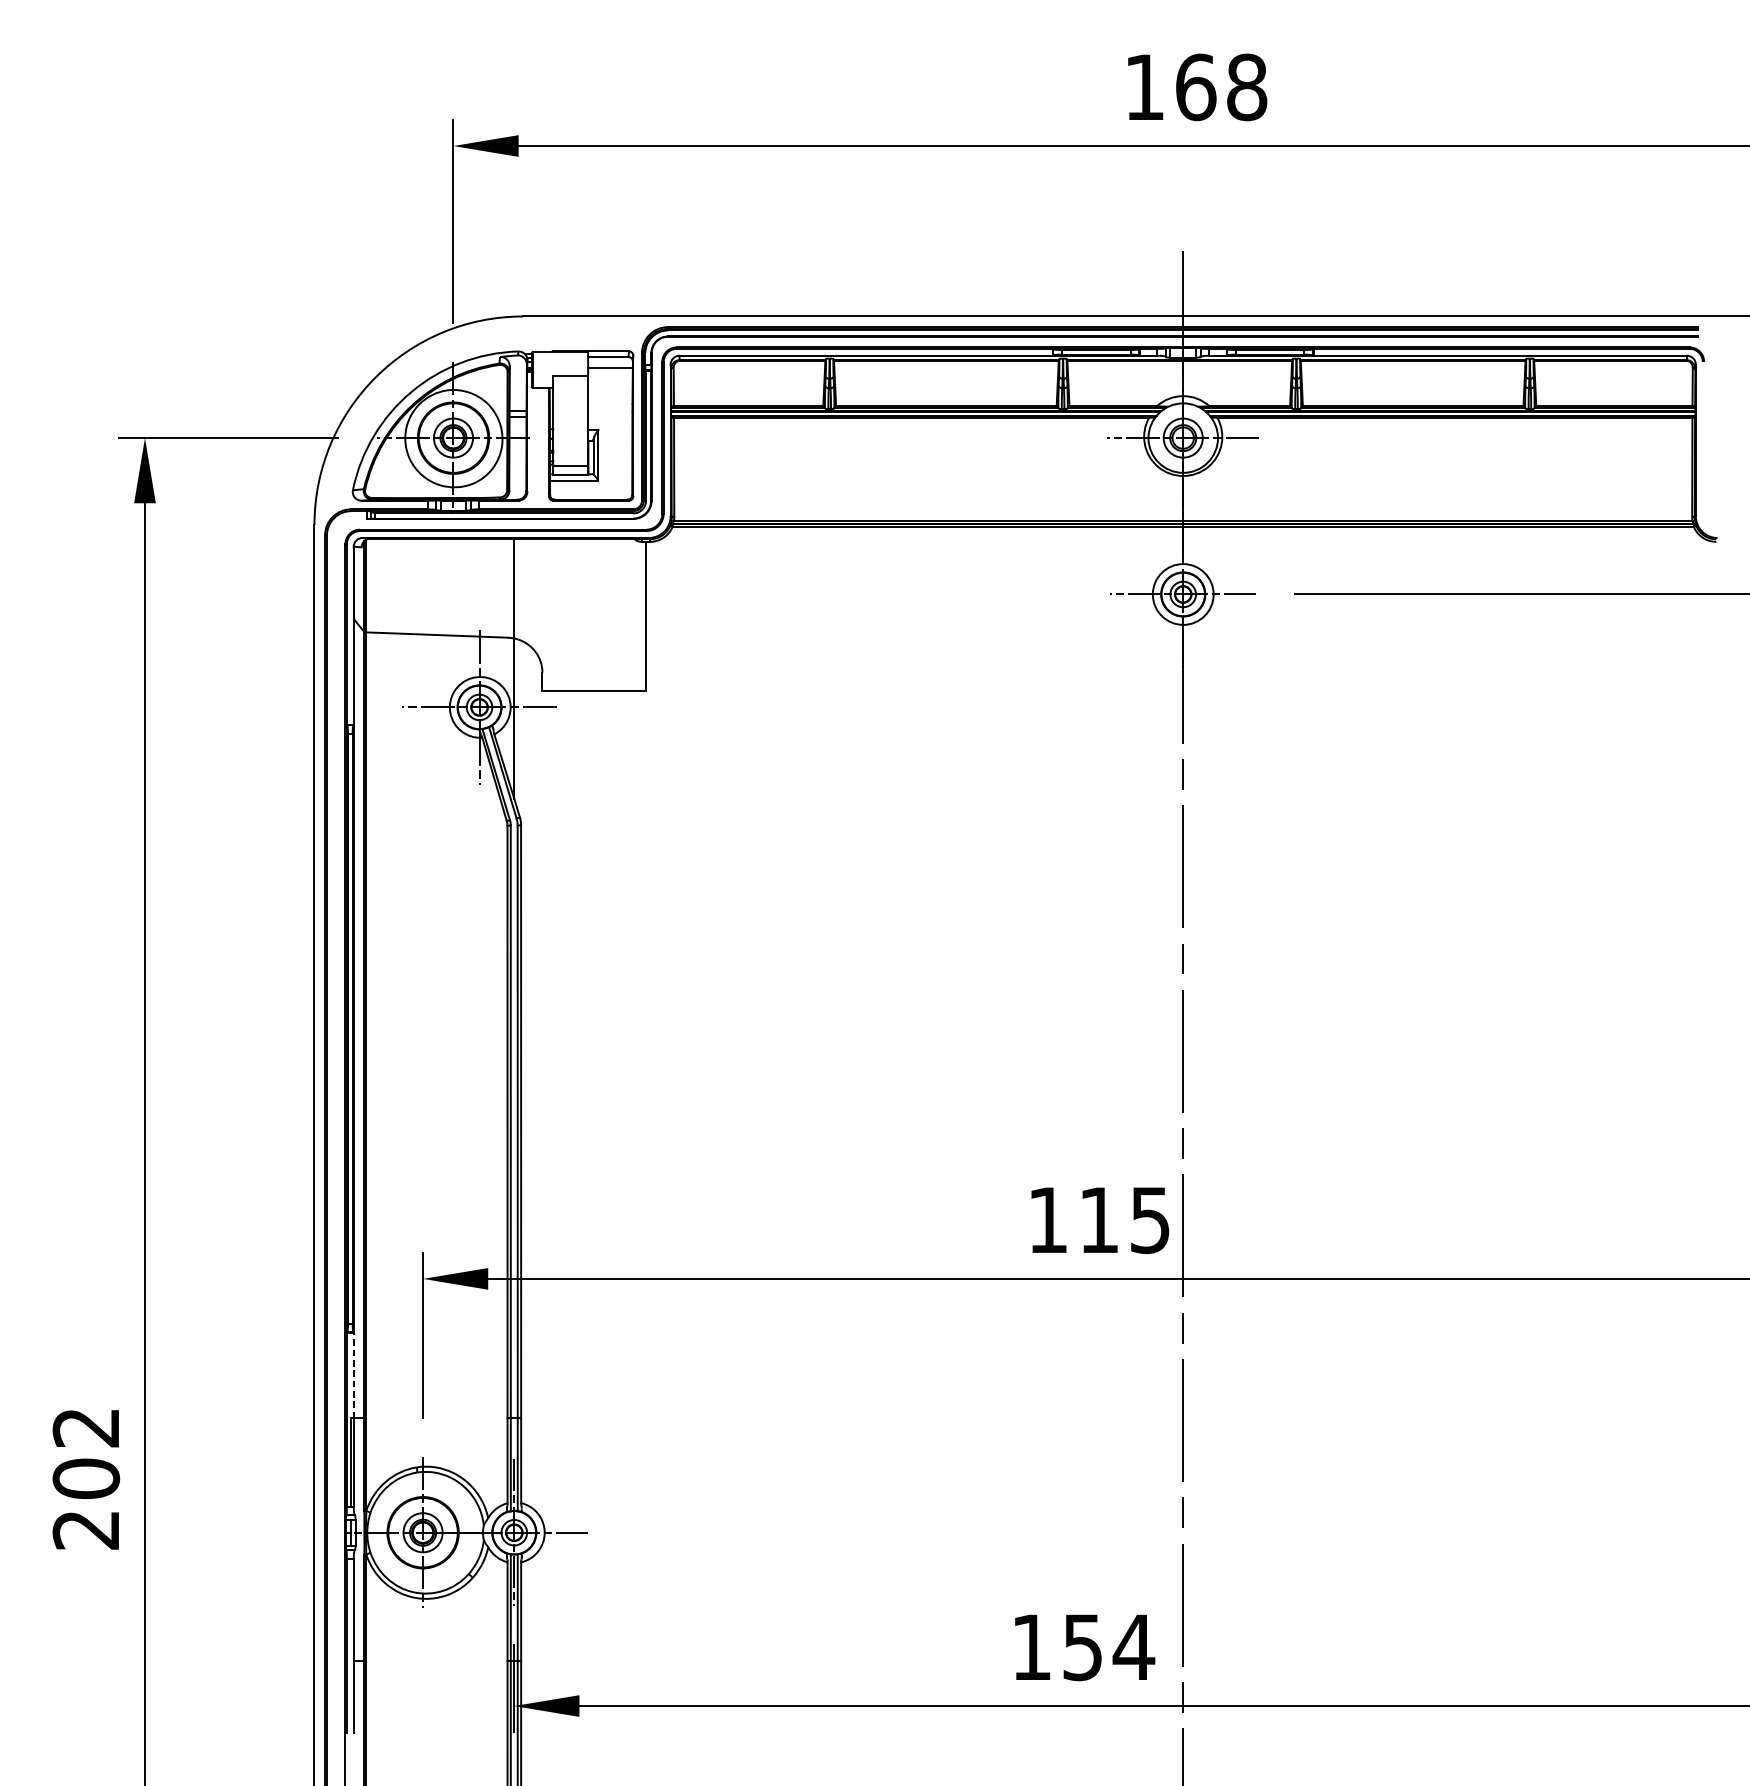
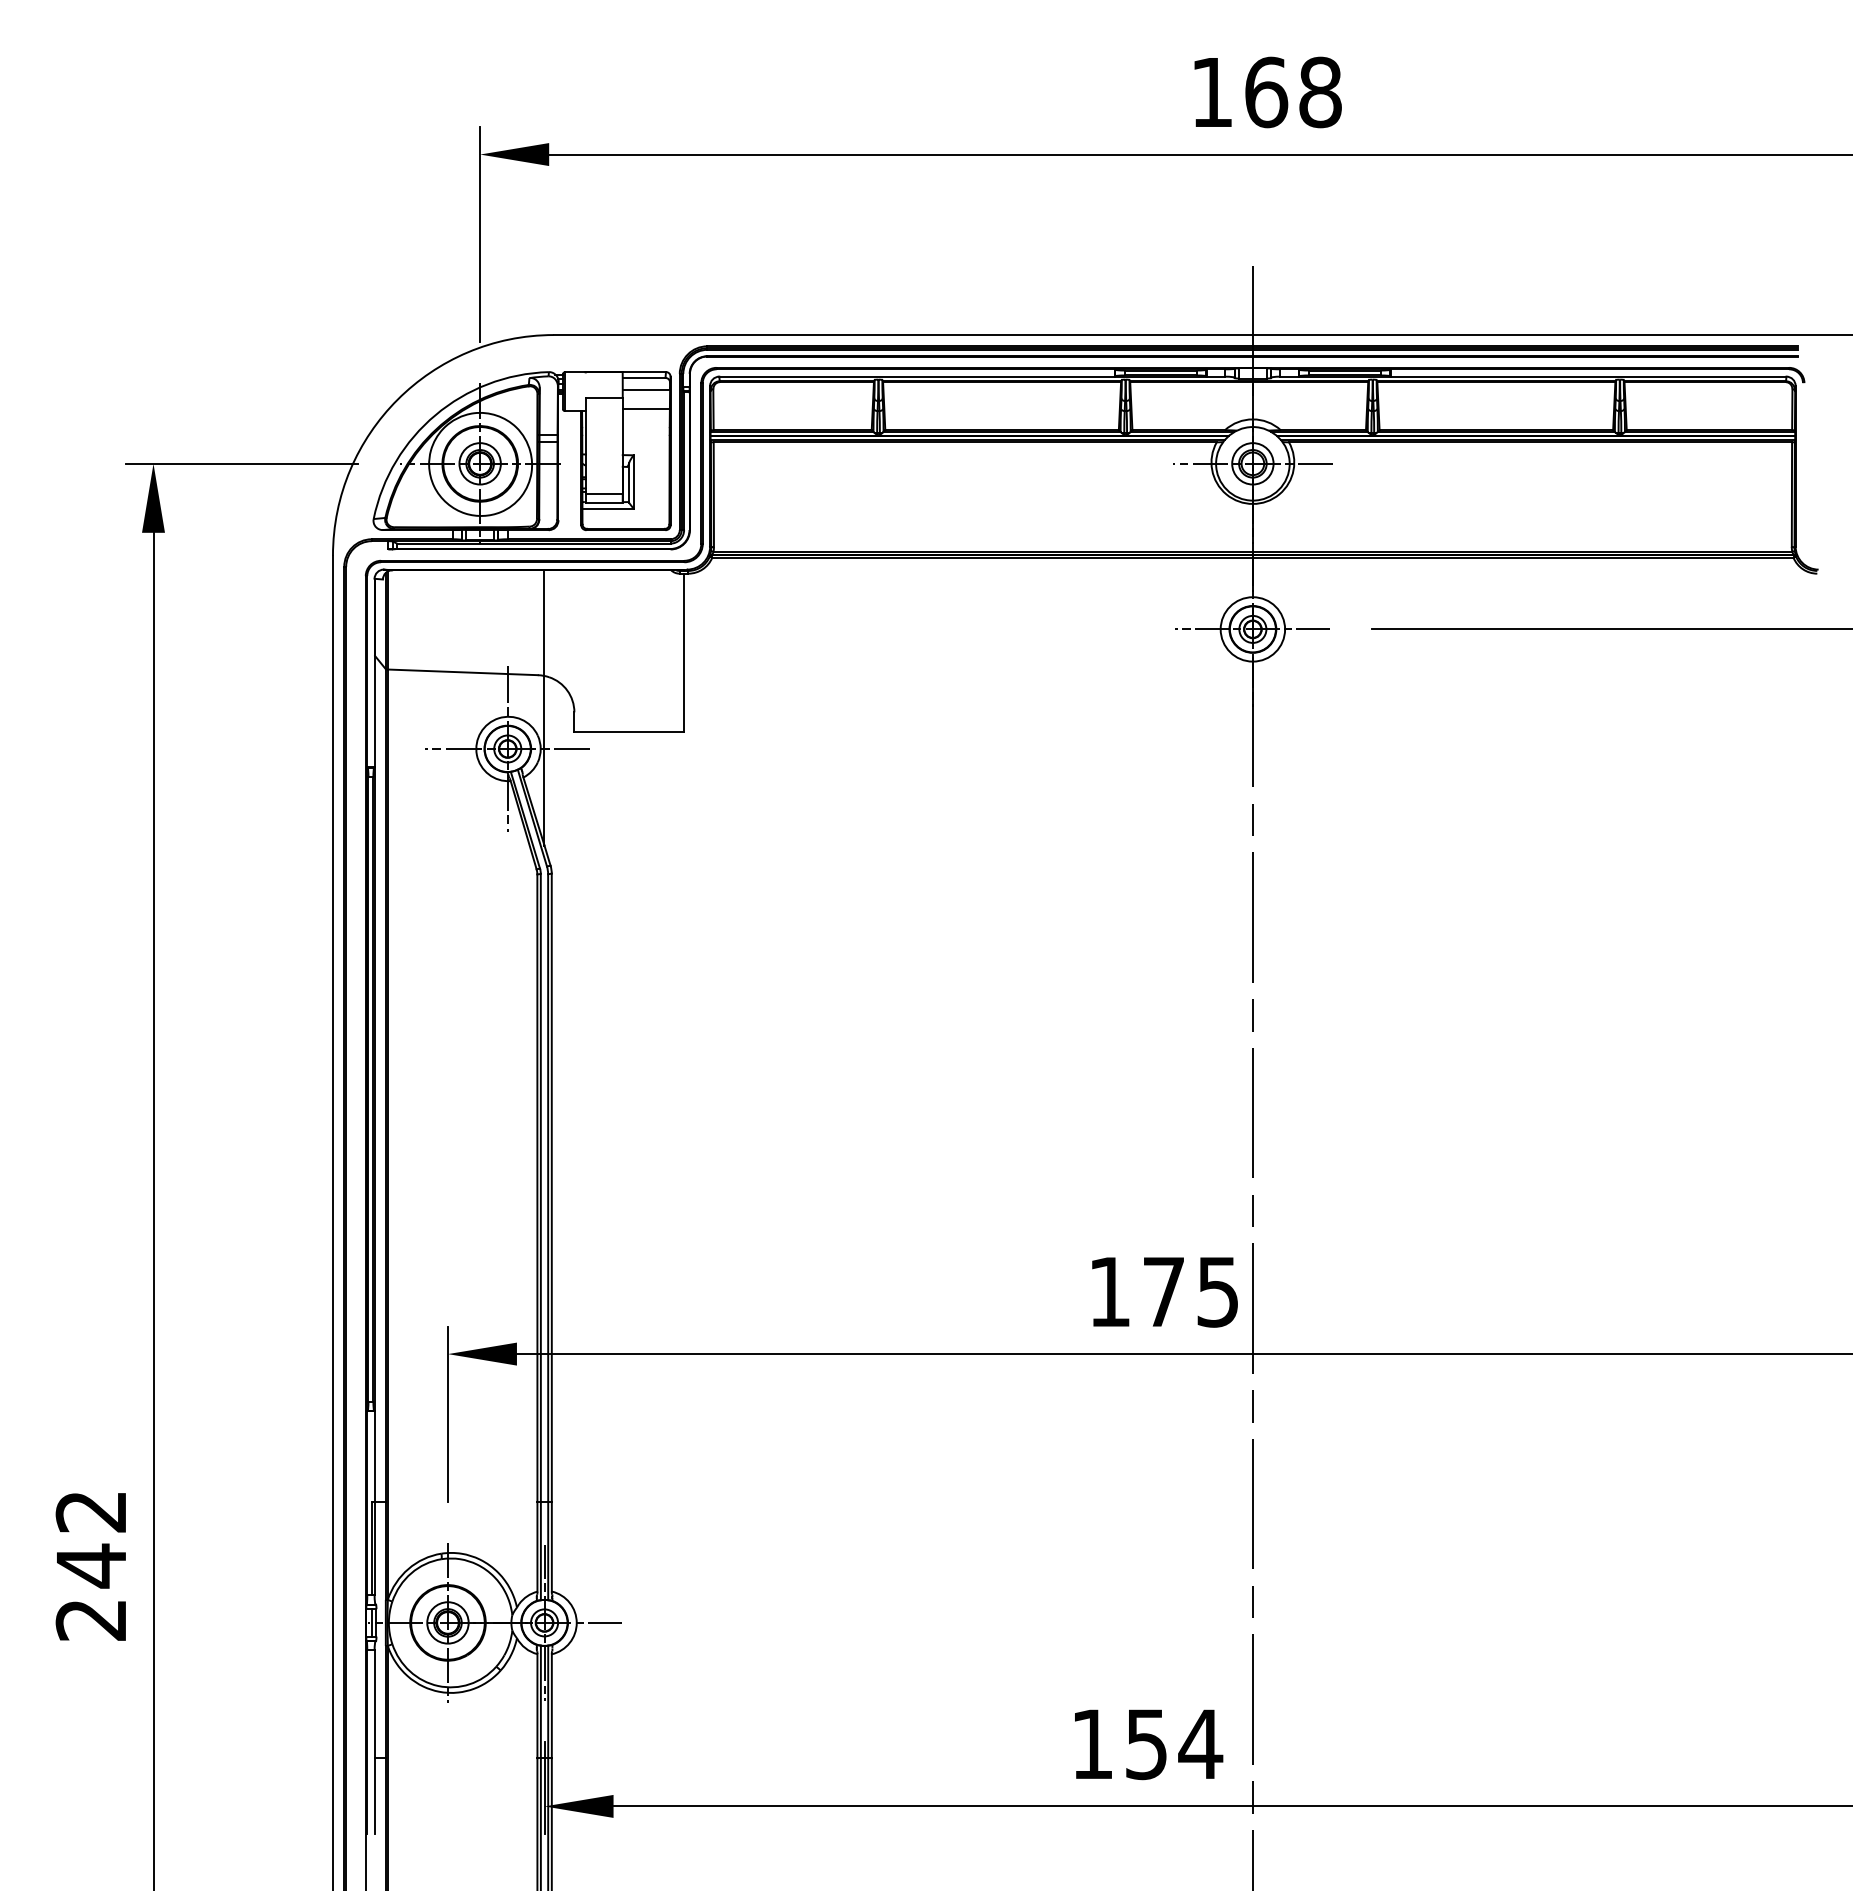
line: (609, 386) -> (645, 409), added
text: (1098, 1219) -> (1163, 1291), 115 -> 175
line: (353, 1375) -> (374, 1456), dashed -> solid
text: (86, 1478) -> (91, 1565), 202 -> 242

